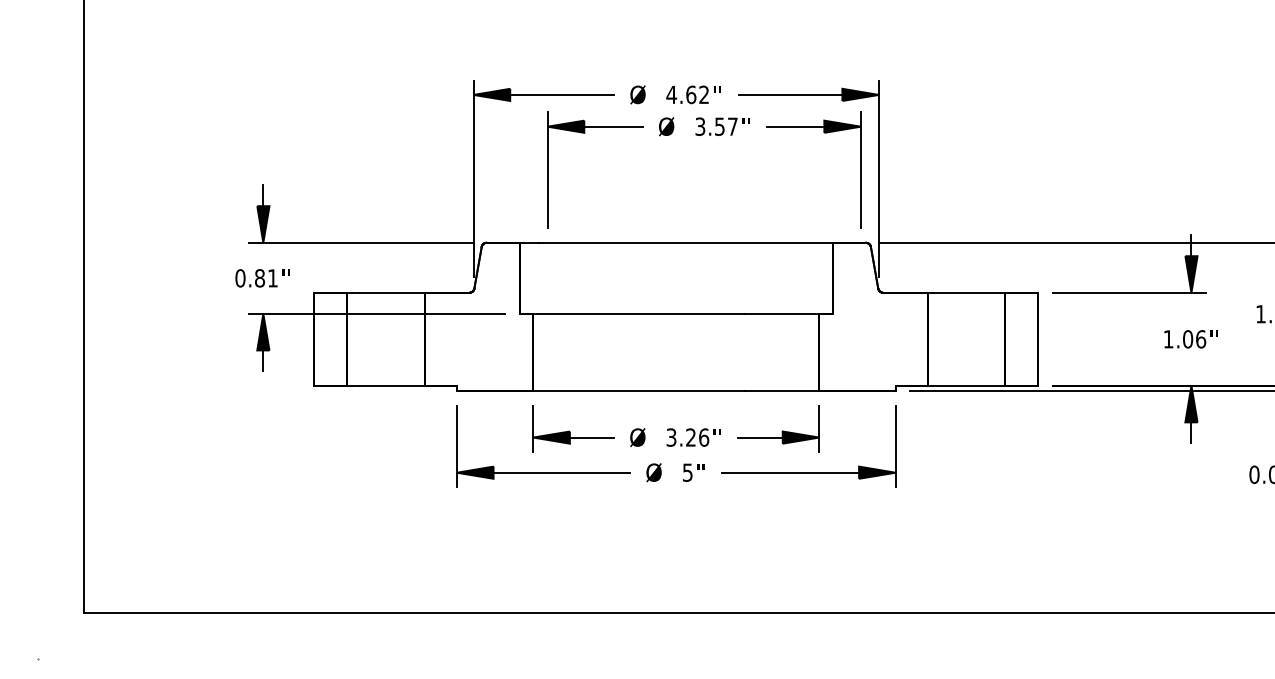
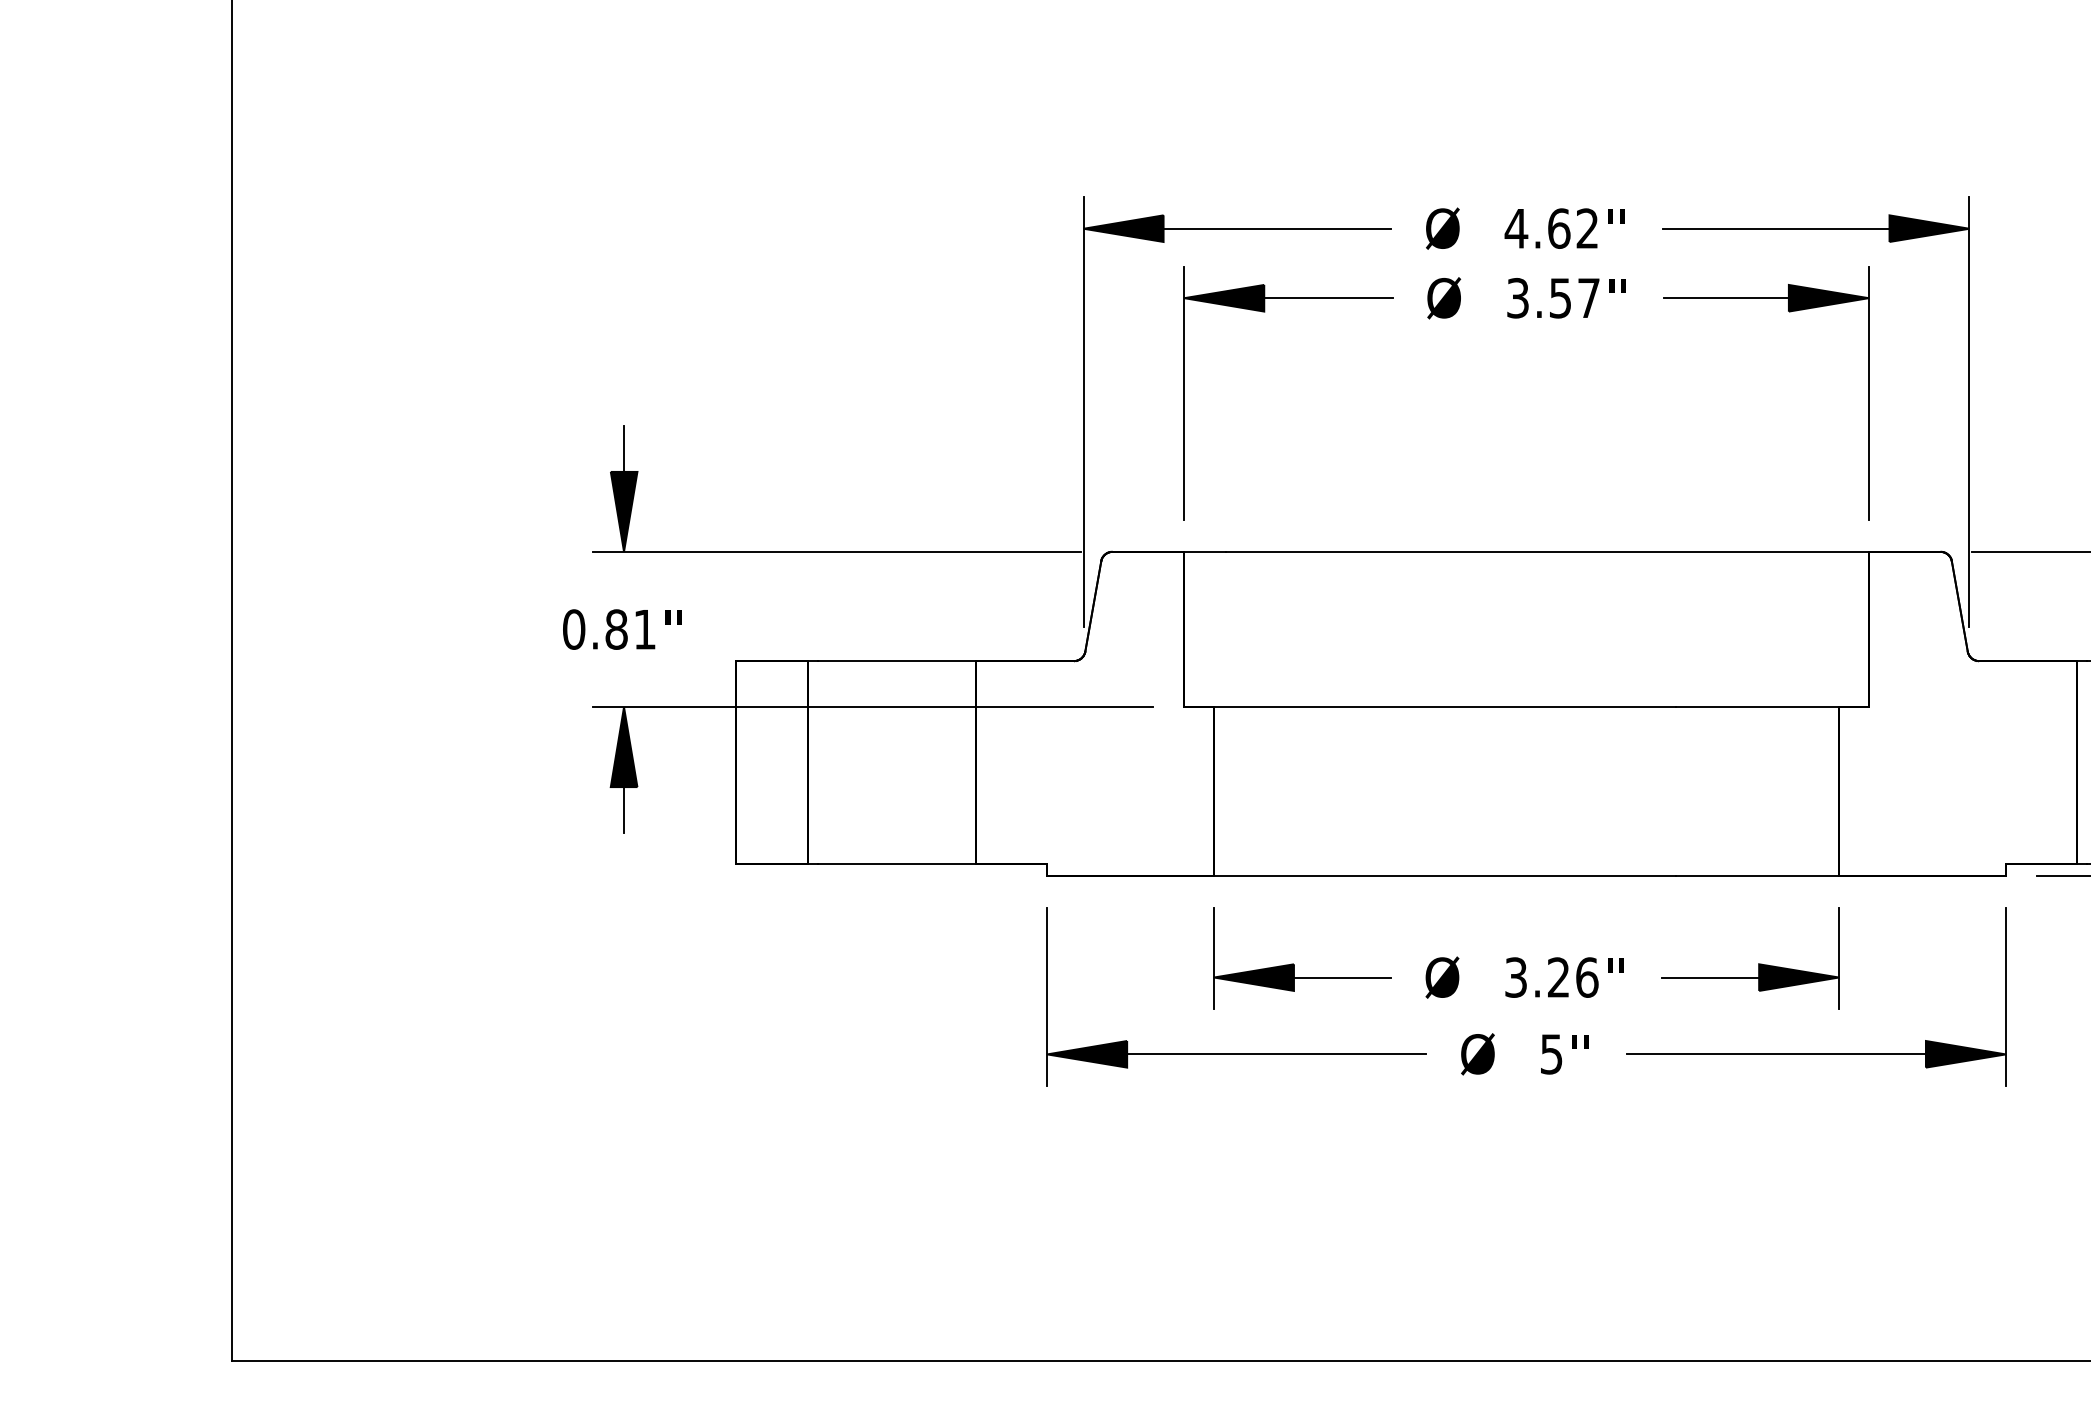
part: (702, 135) -> (1522, 317), moved

